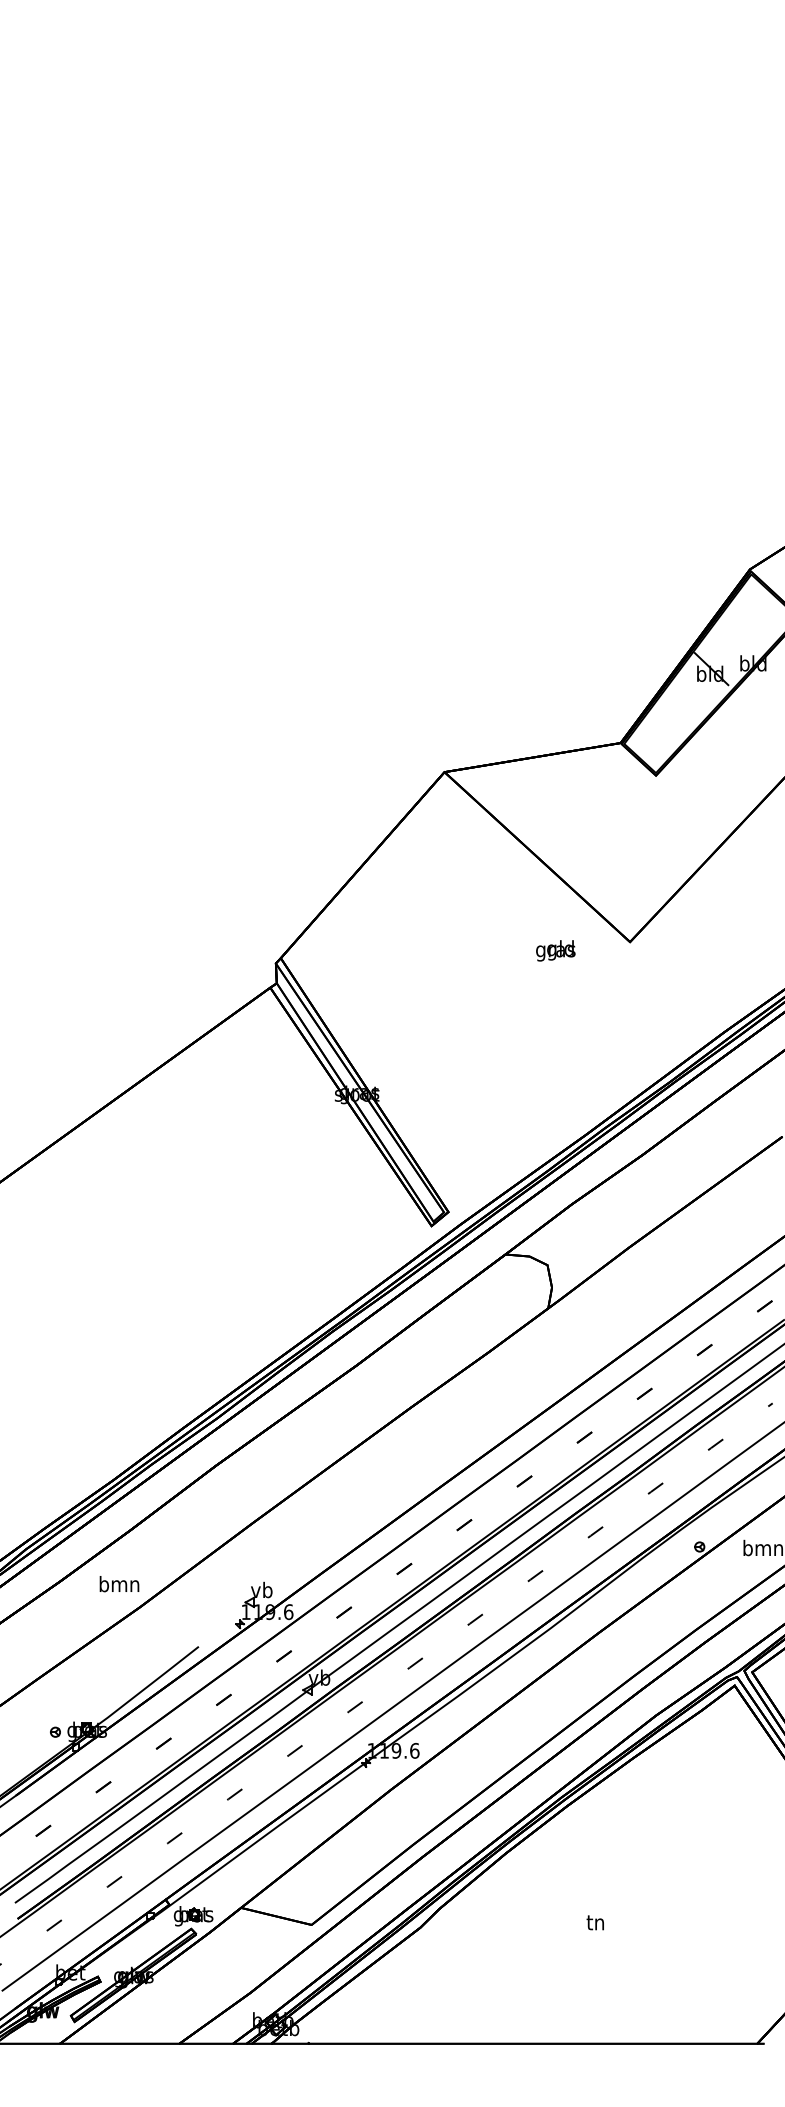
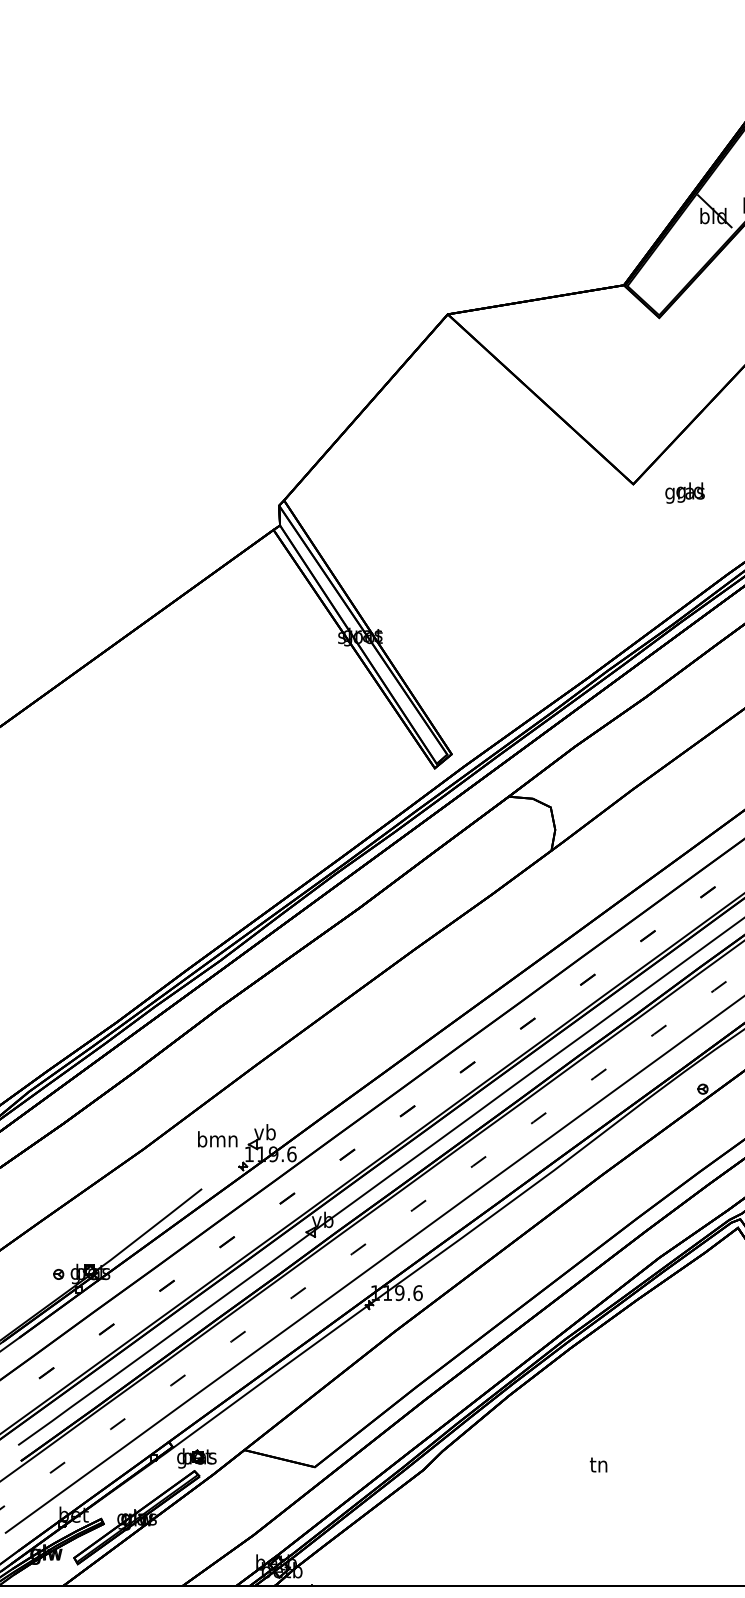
text: (555, 950) -> (684, 492), moved
text: (119, 1584) -> (217, 1139), moved

